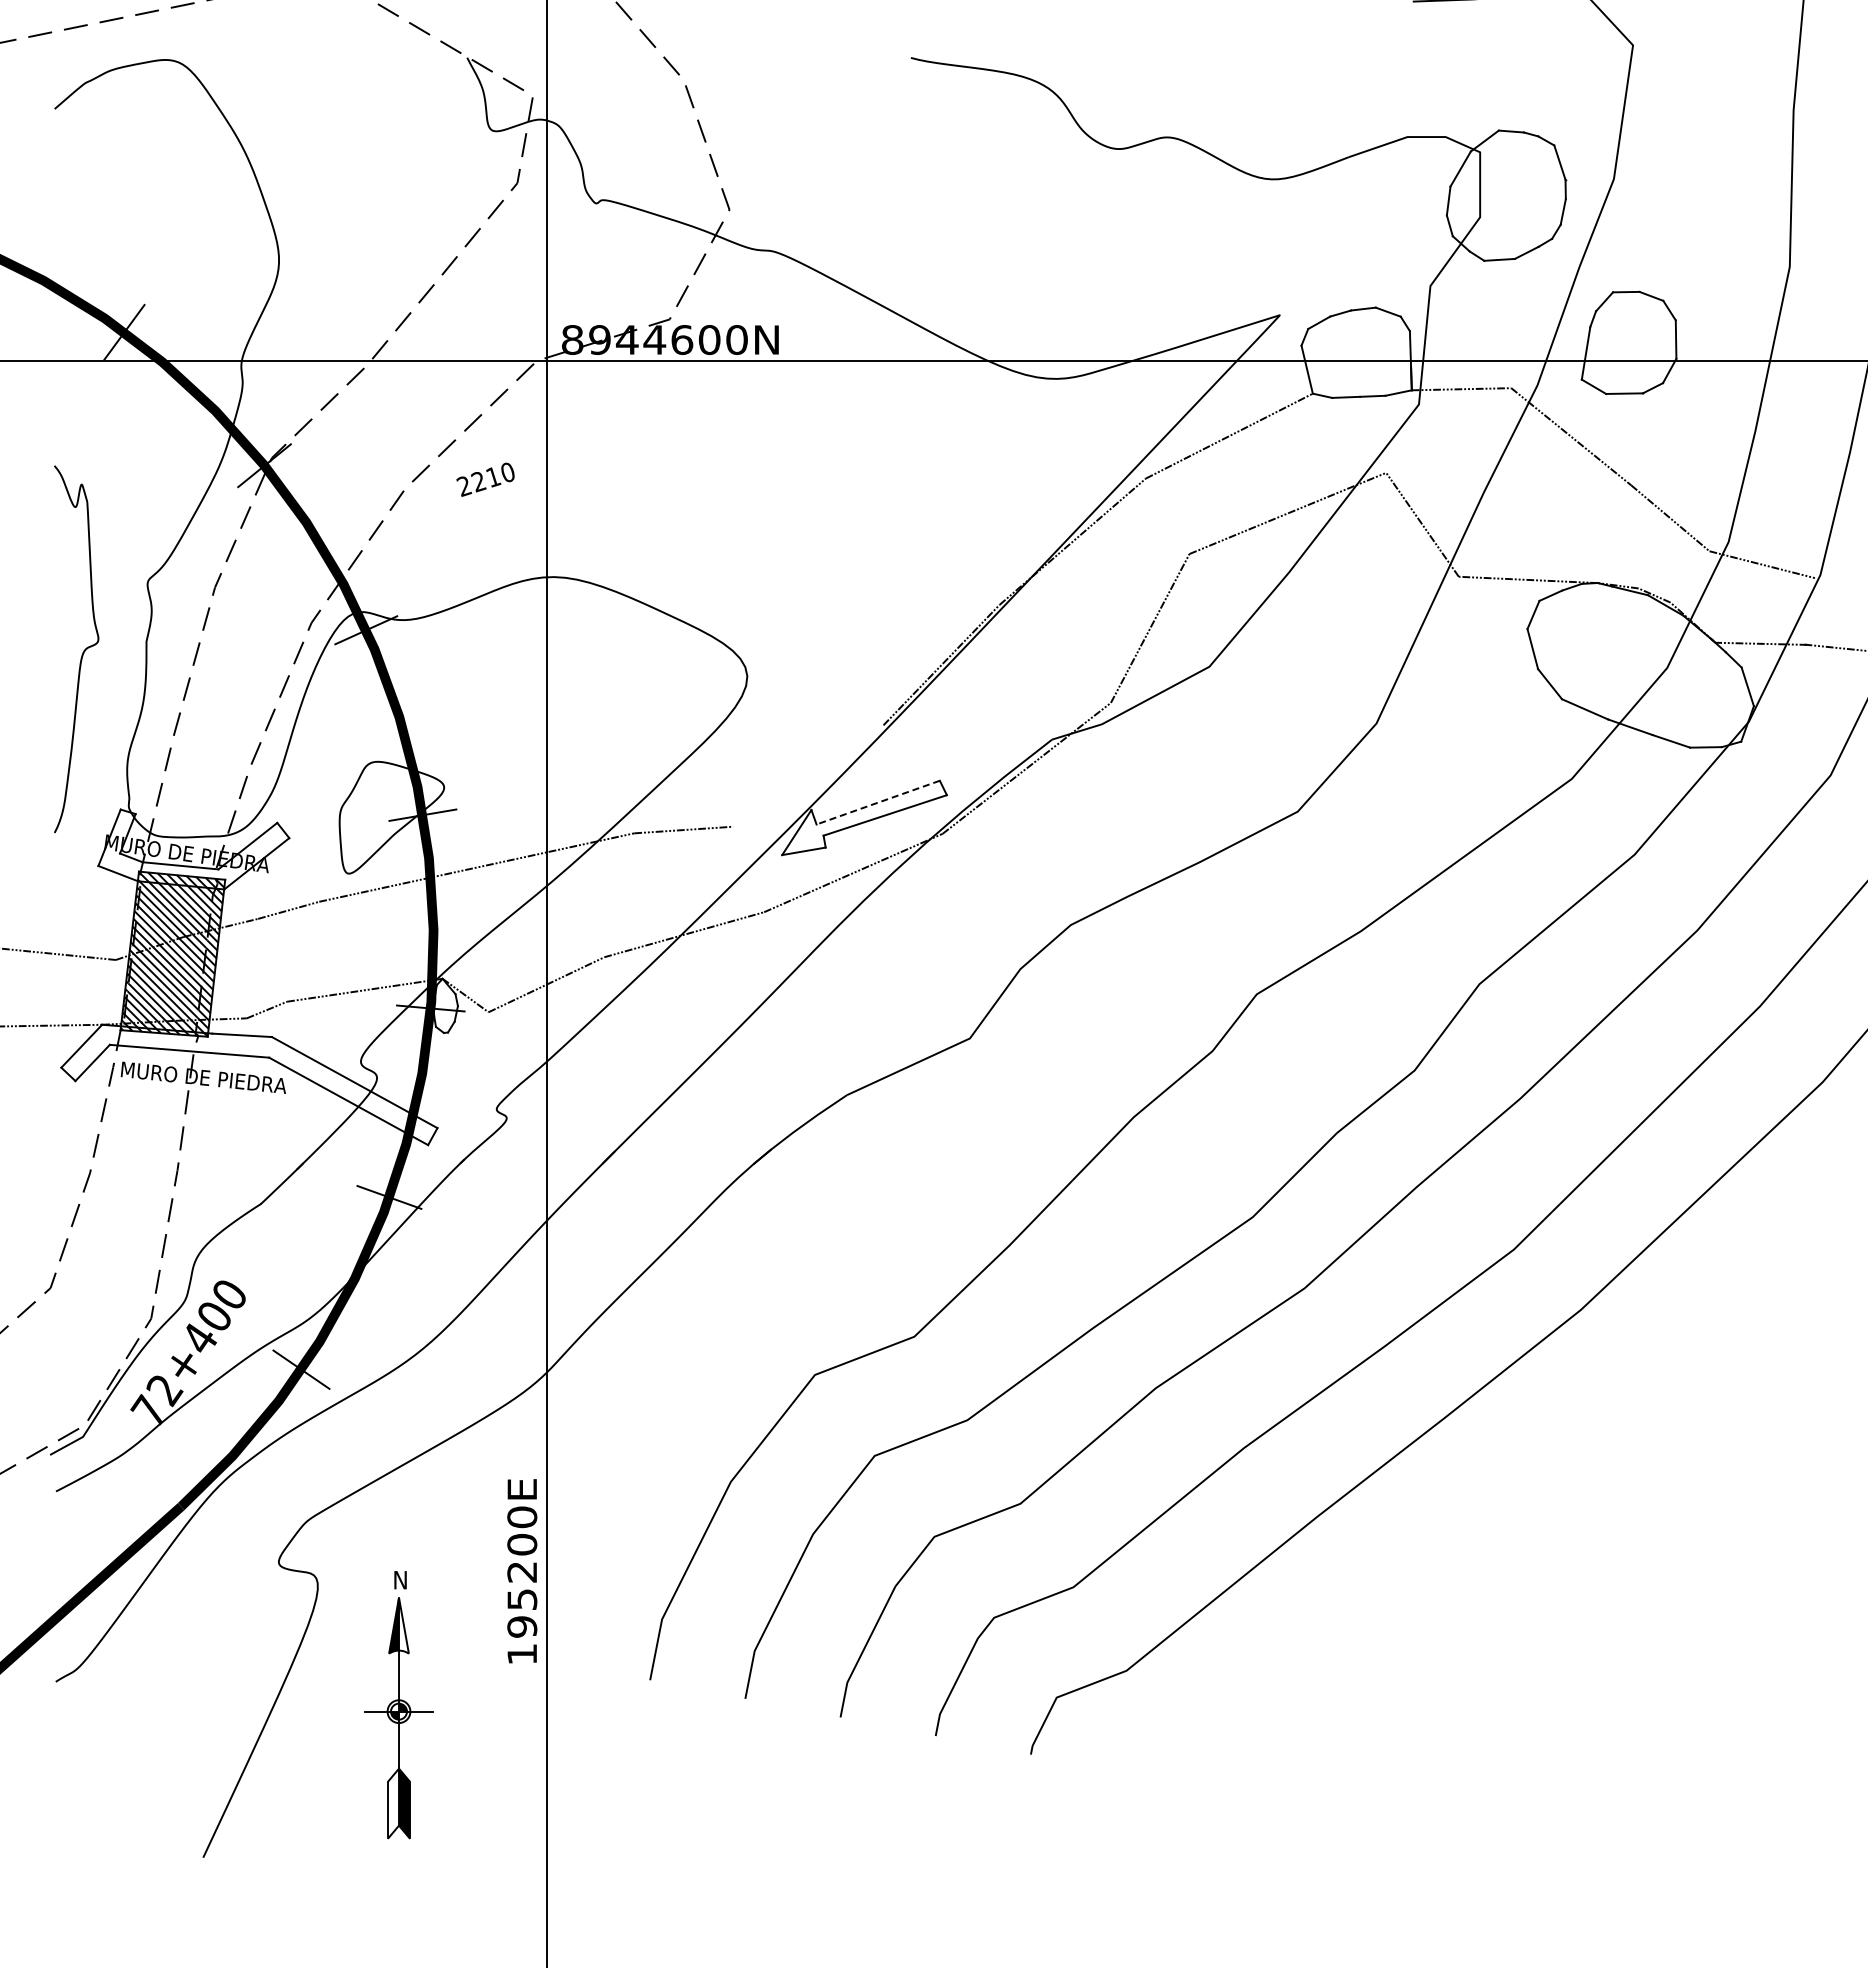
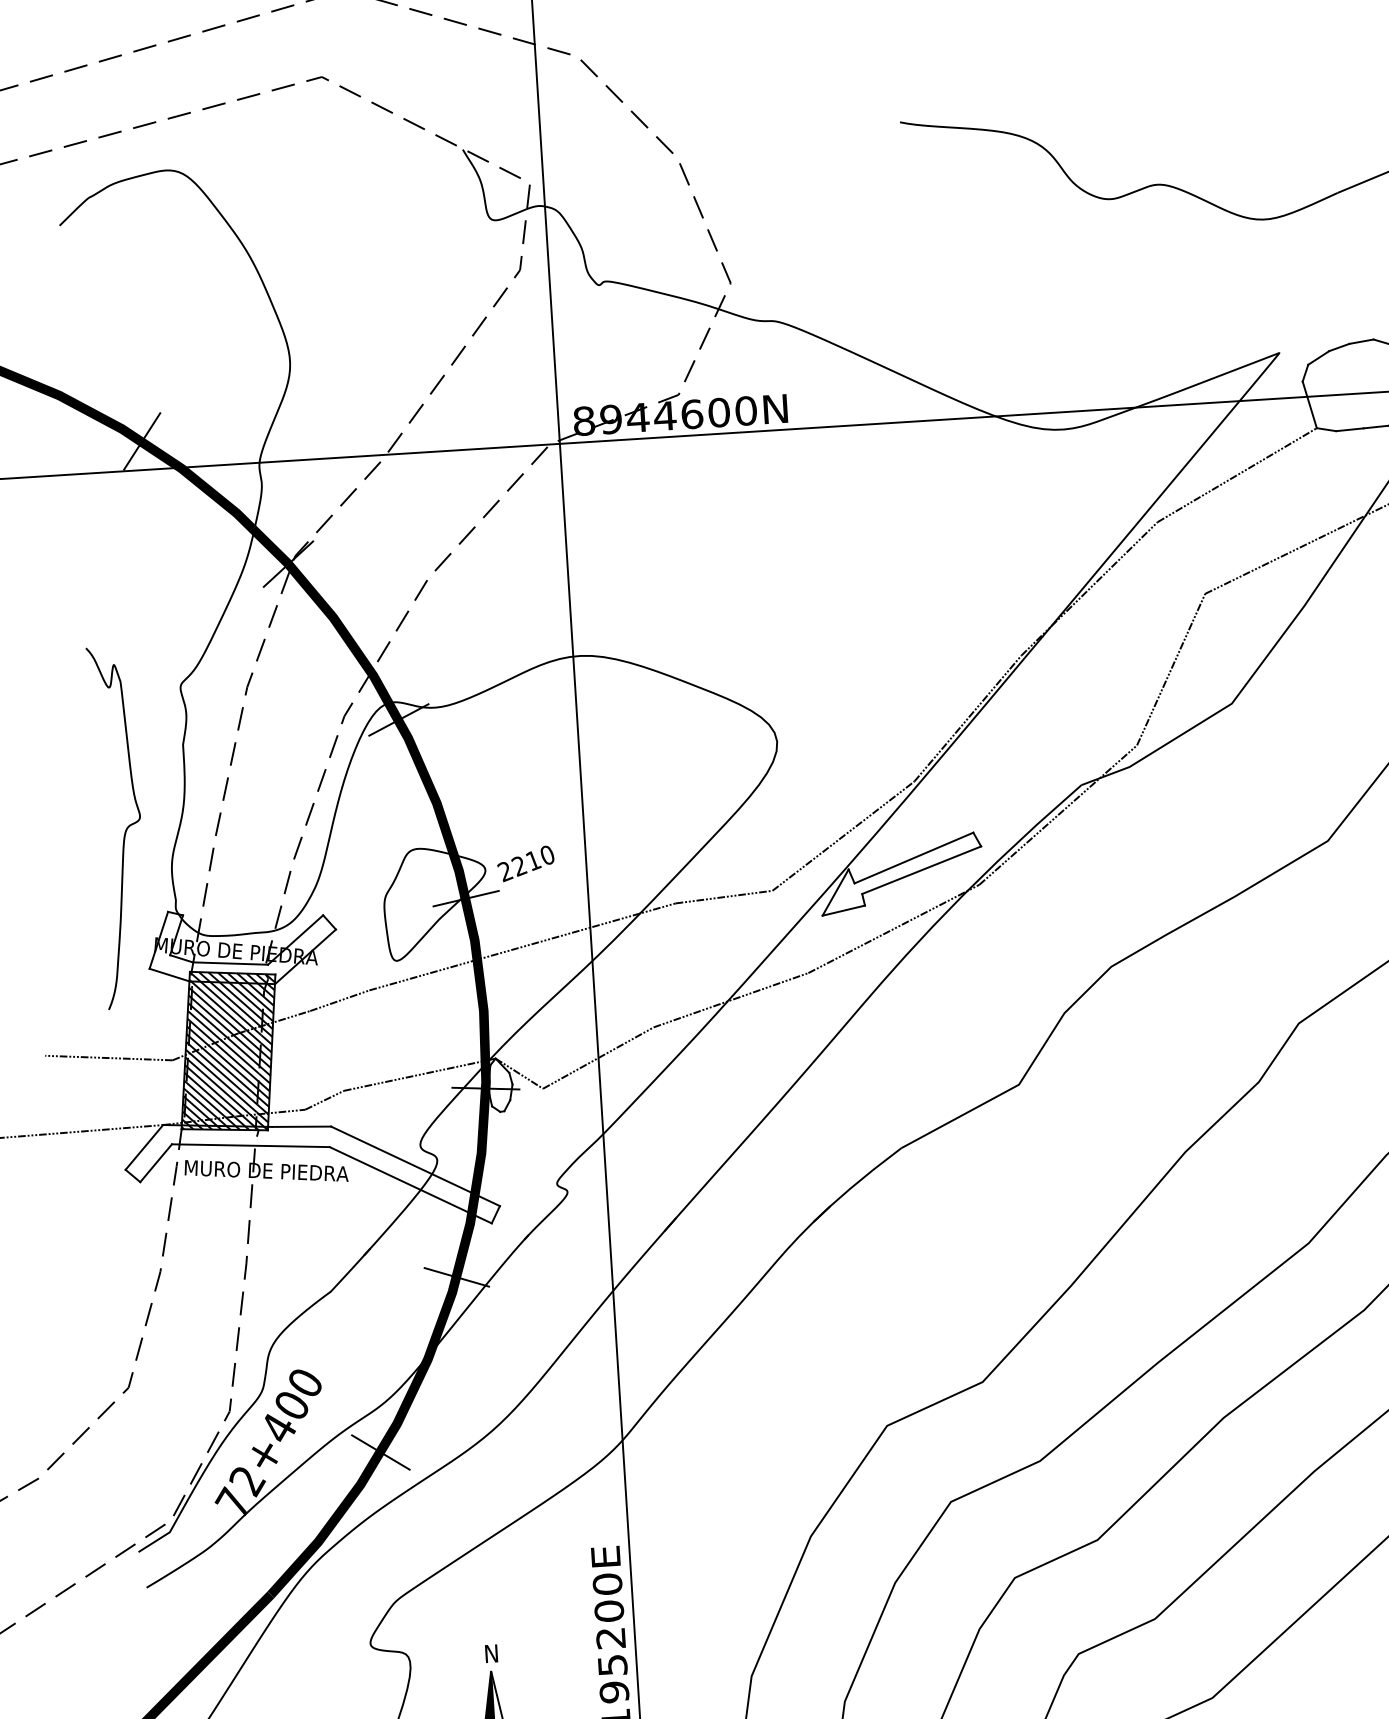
text: (485, 479) -> (525, 863), moved
curve: (82, 652) -> (125, 830), moved
line: (808, 775) -> (843, 835), added
line: (877, 802) -> (913, 857), dashed -> solid

